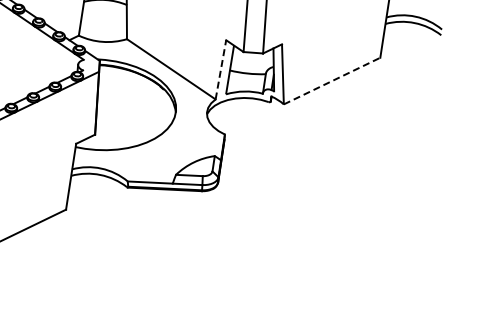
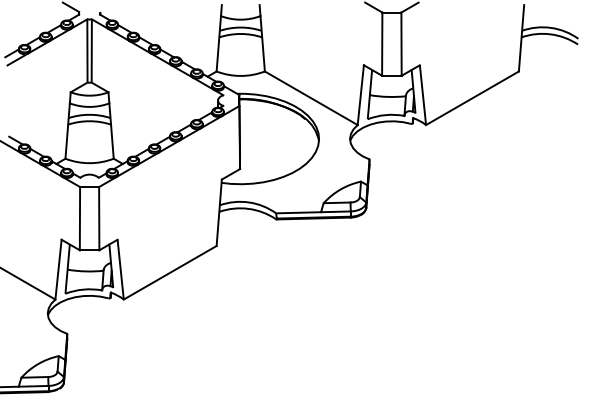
line: (220, 69) -> (360, 94), dashed -> solid
line: (332, 81) -> (472, 98), dashed -> solid

